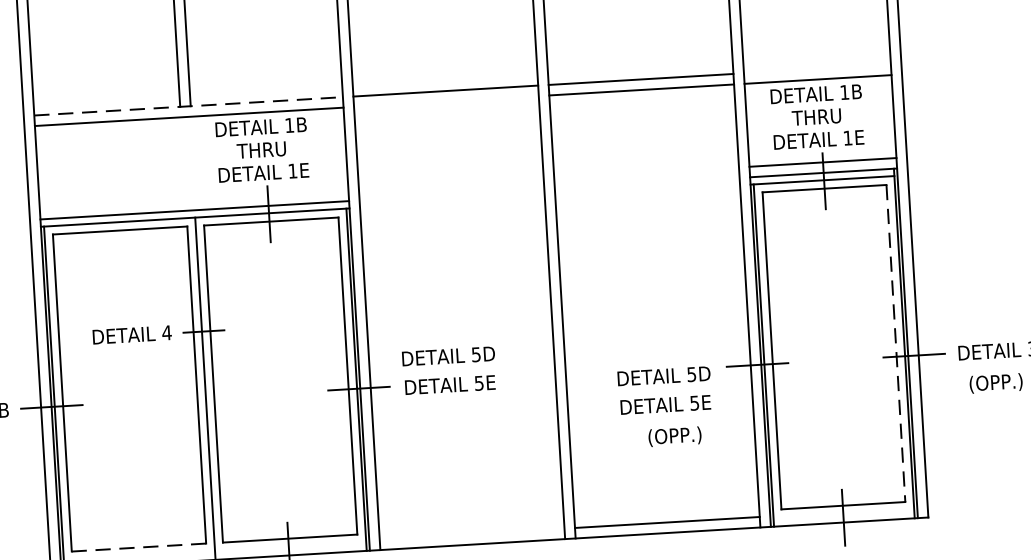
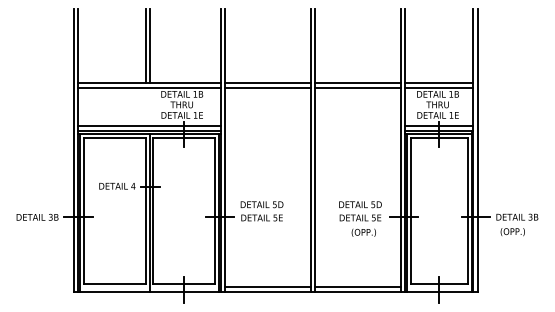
line: (817, 68) -> (439, 82), added
line: (445, 101) -> (267, 87), added
line: (190, 105) -> (150, 82), dashed -> solid
line: (194, 198) -> (149, 125), added
line: (895, 344) -> (467, 211), dashed -> solid
text: (665, 406) -> (360, 218), moved
line: (470, 533) -> (267, 286), added
line: (138, 548) -> (114, 284), dashed -> solid

